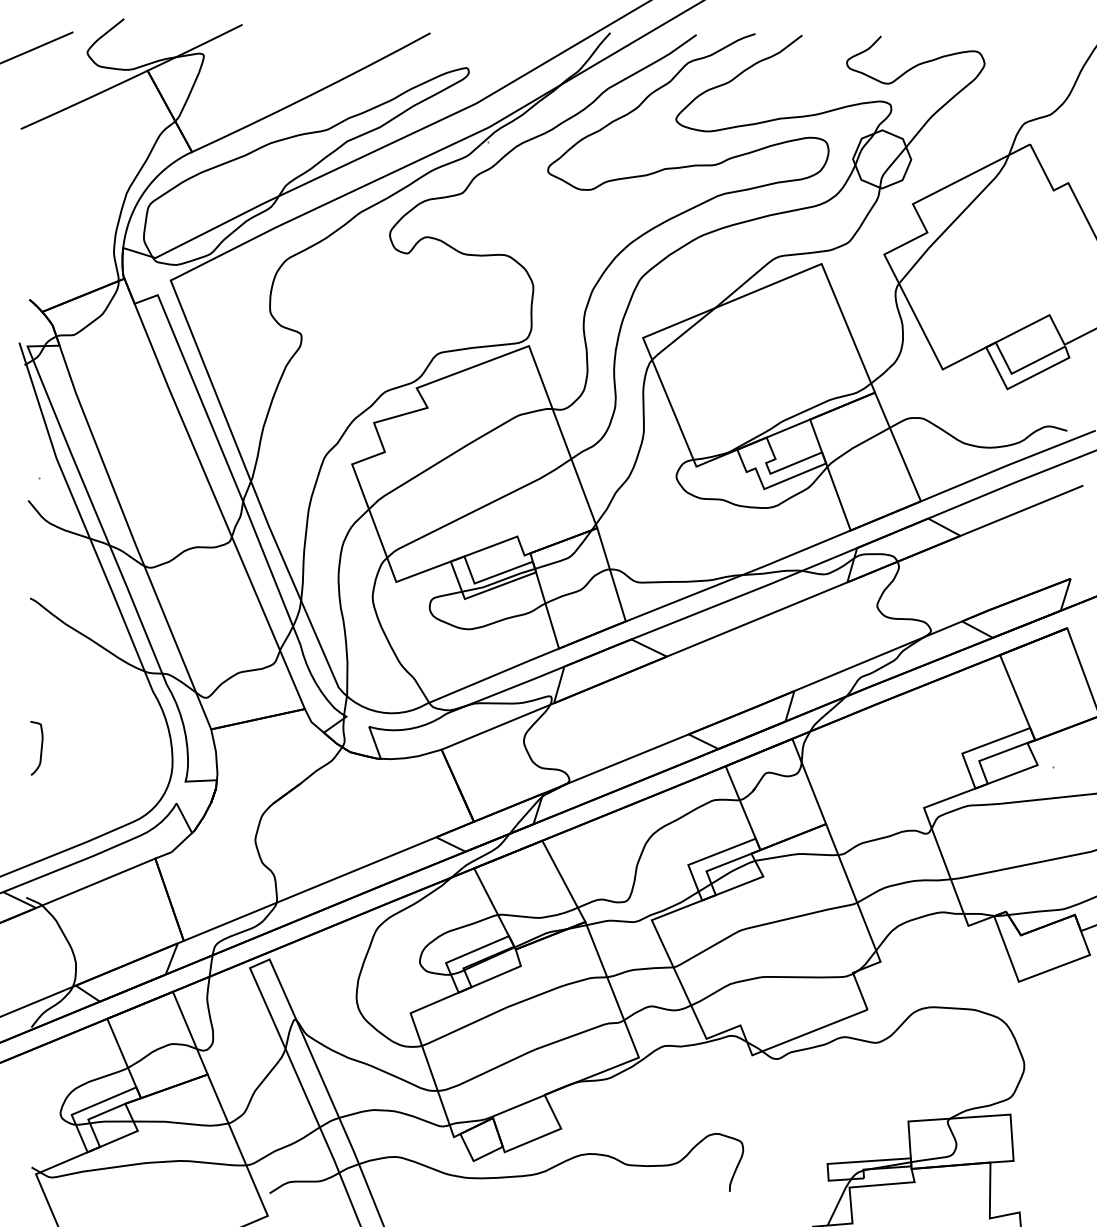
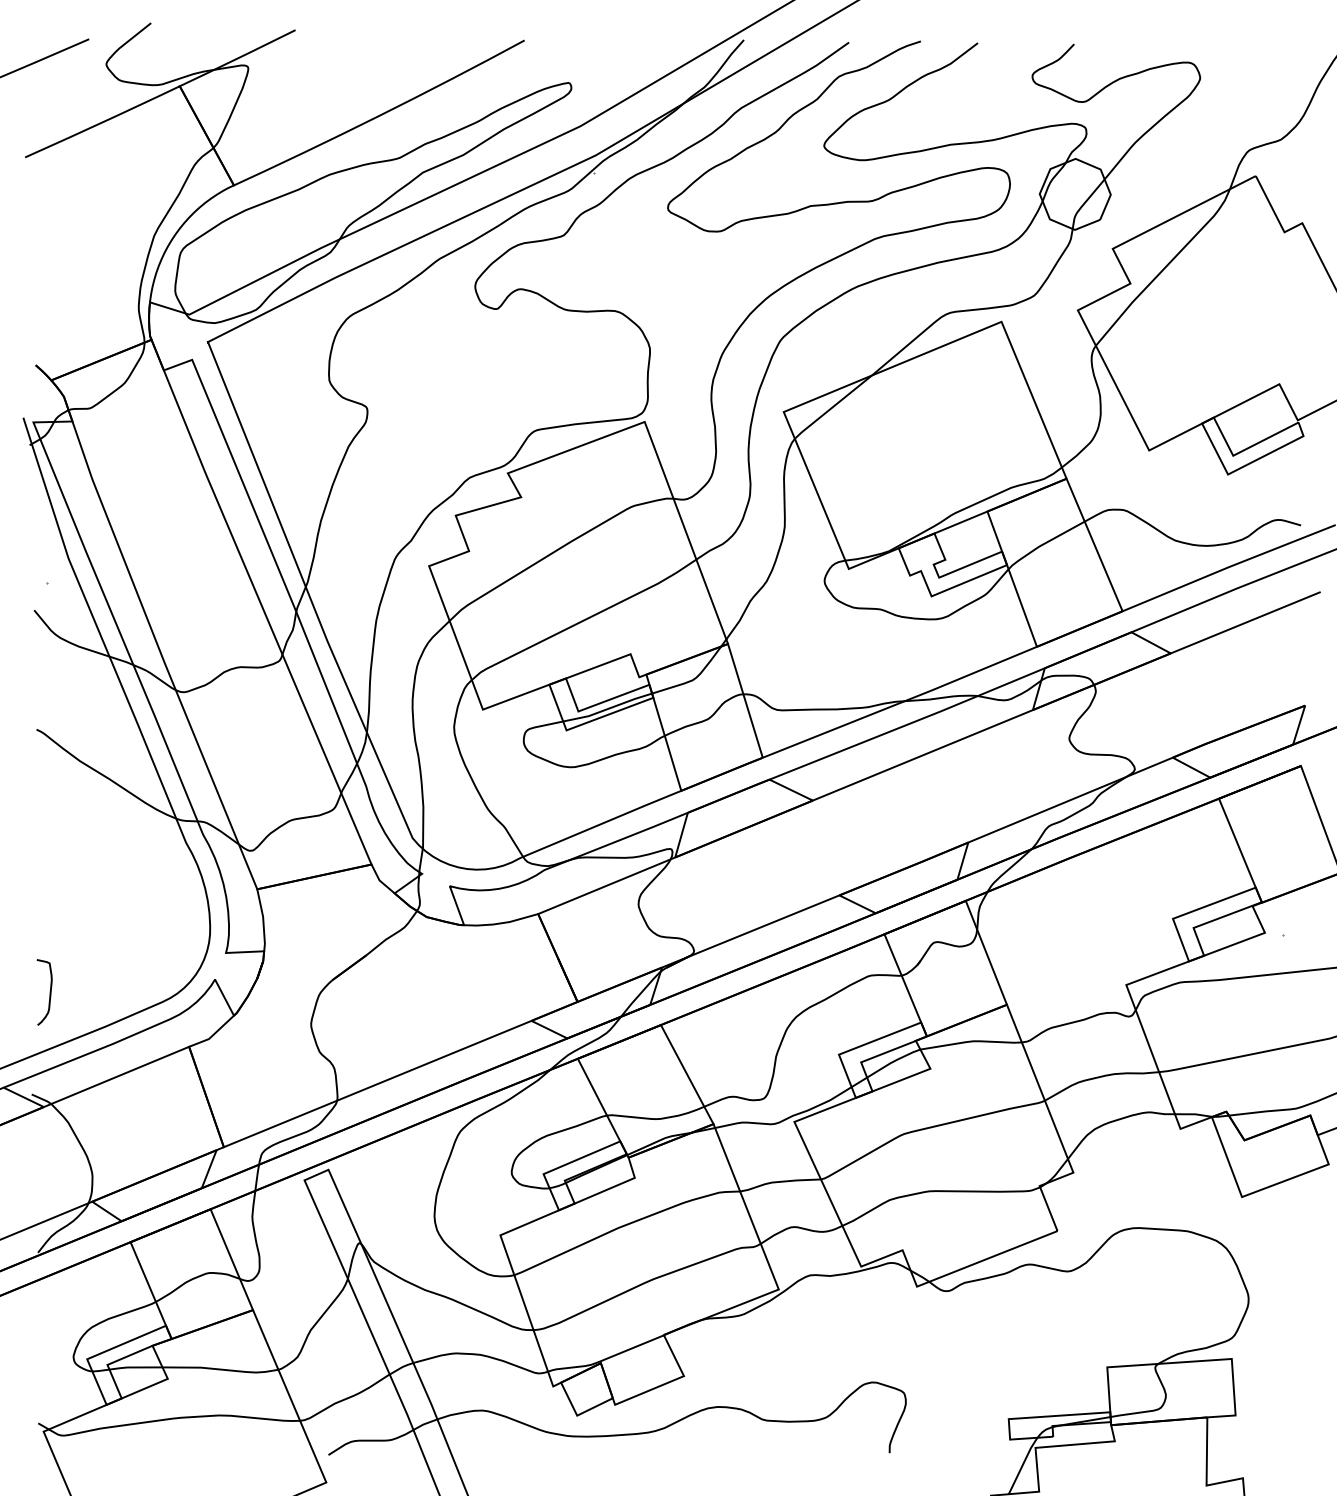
curve: (40, 748) -> (49, 992), moved

